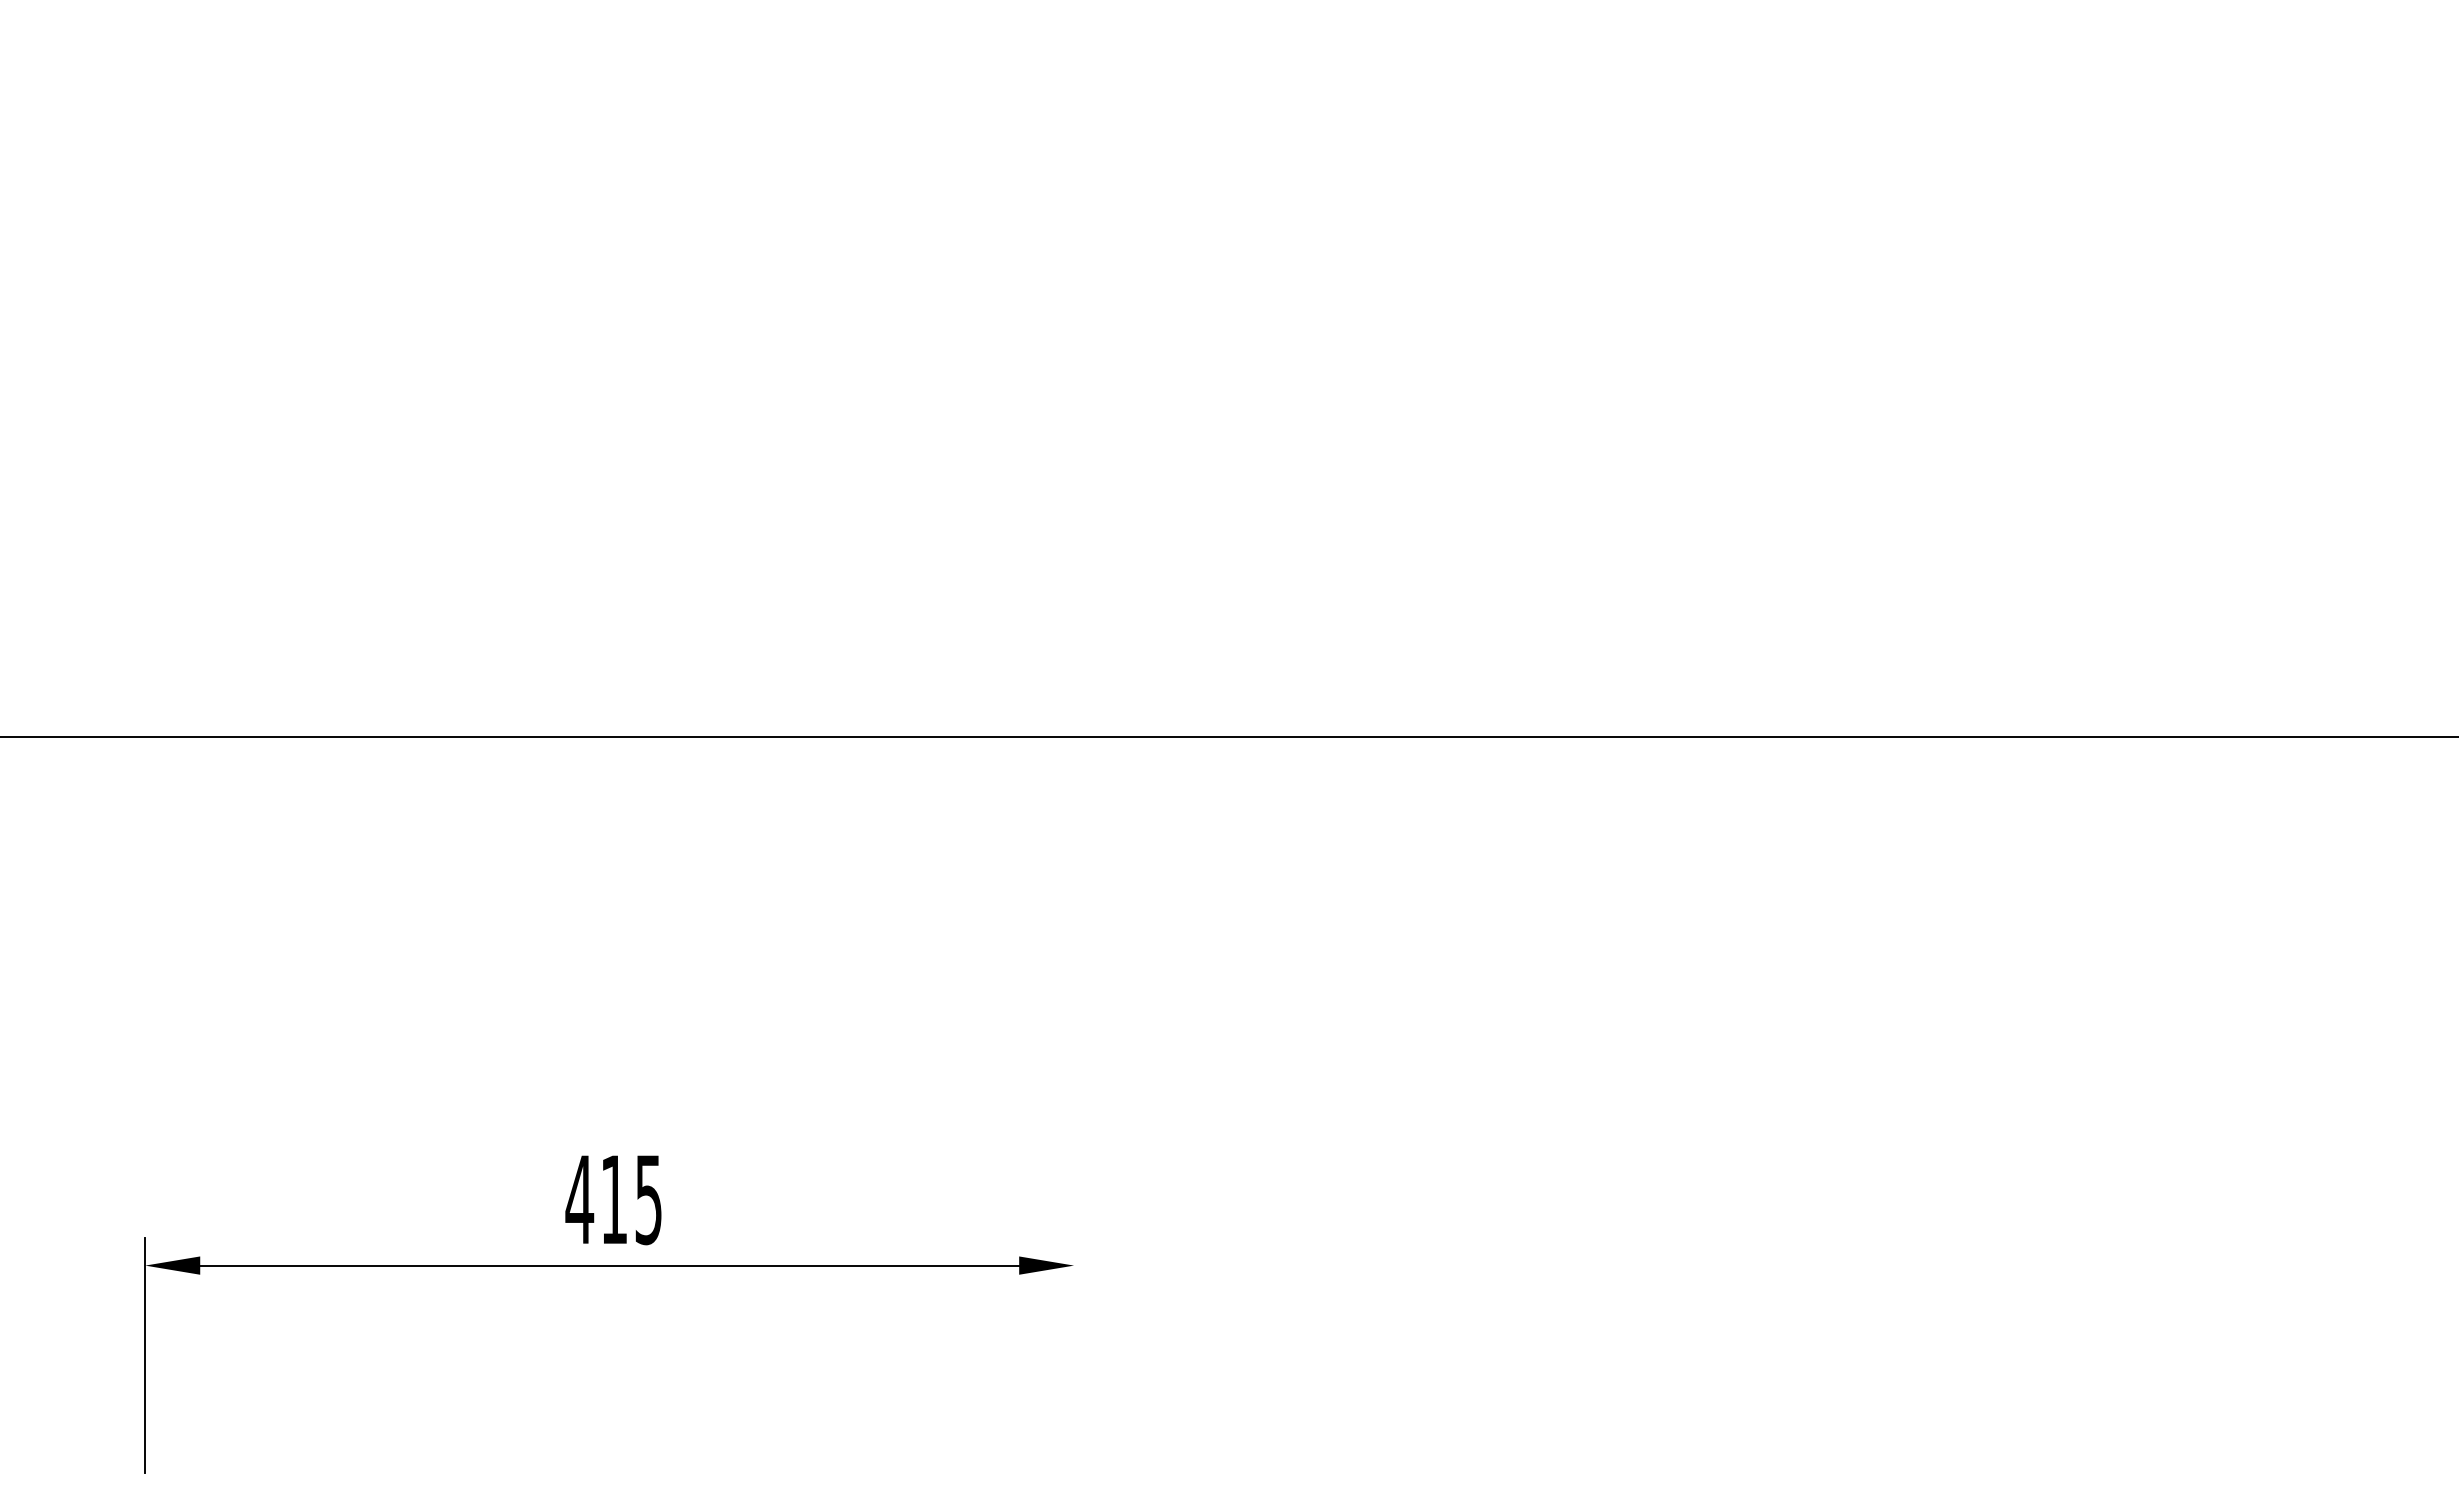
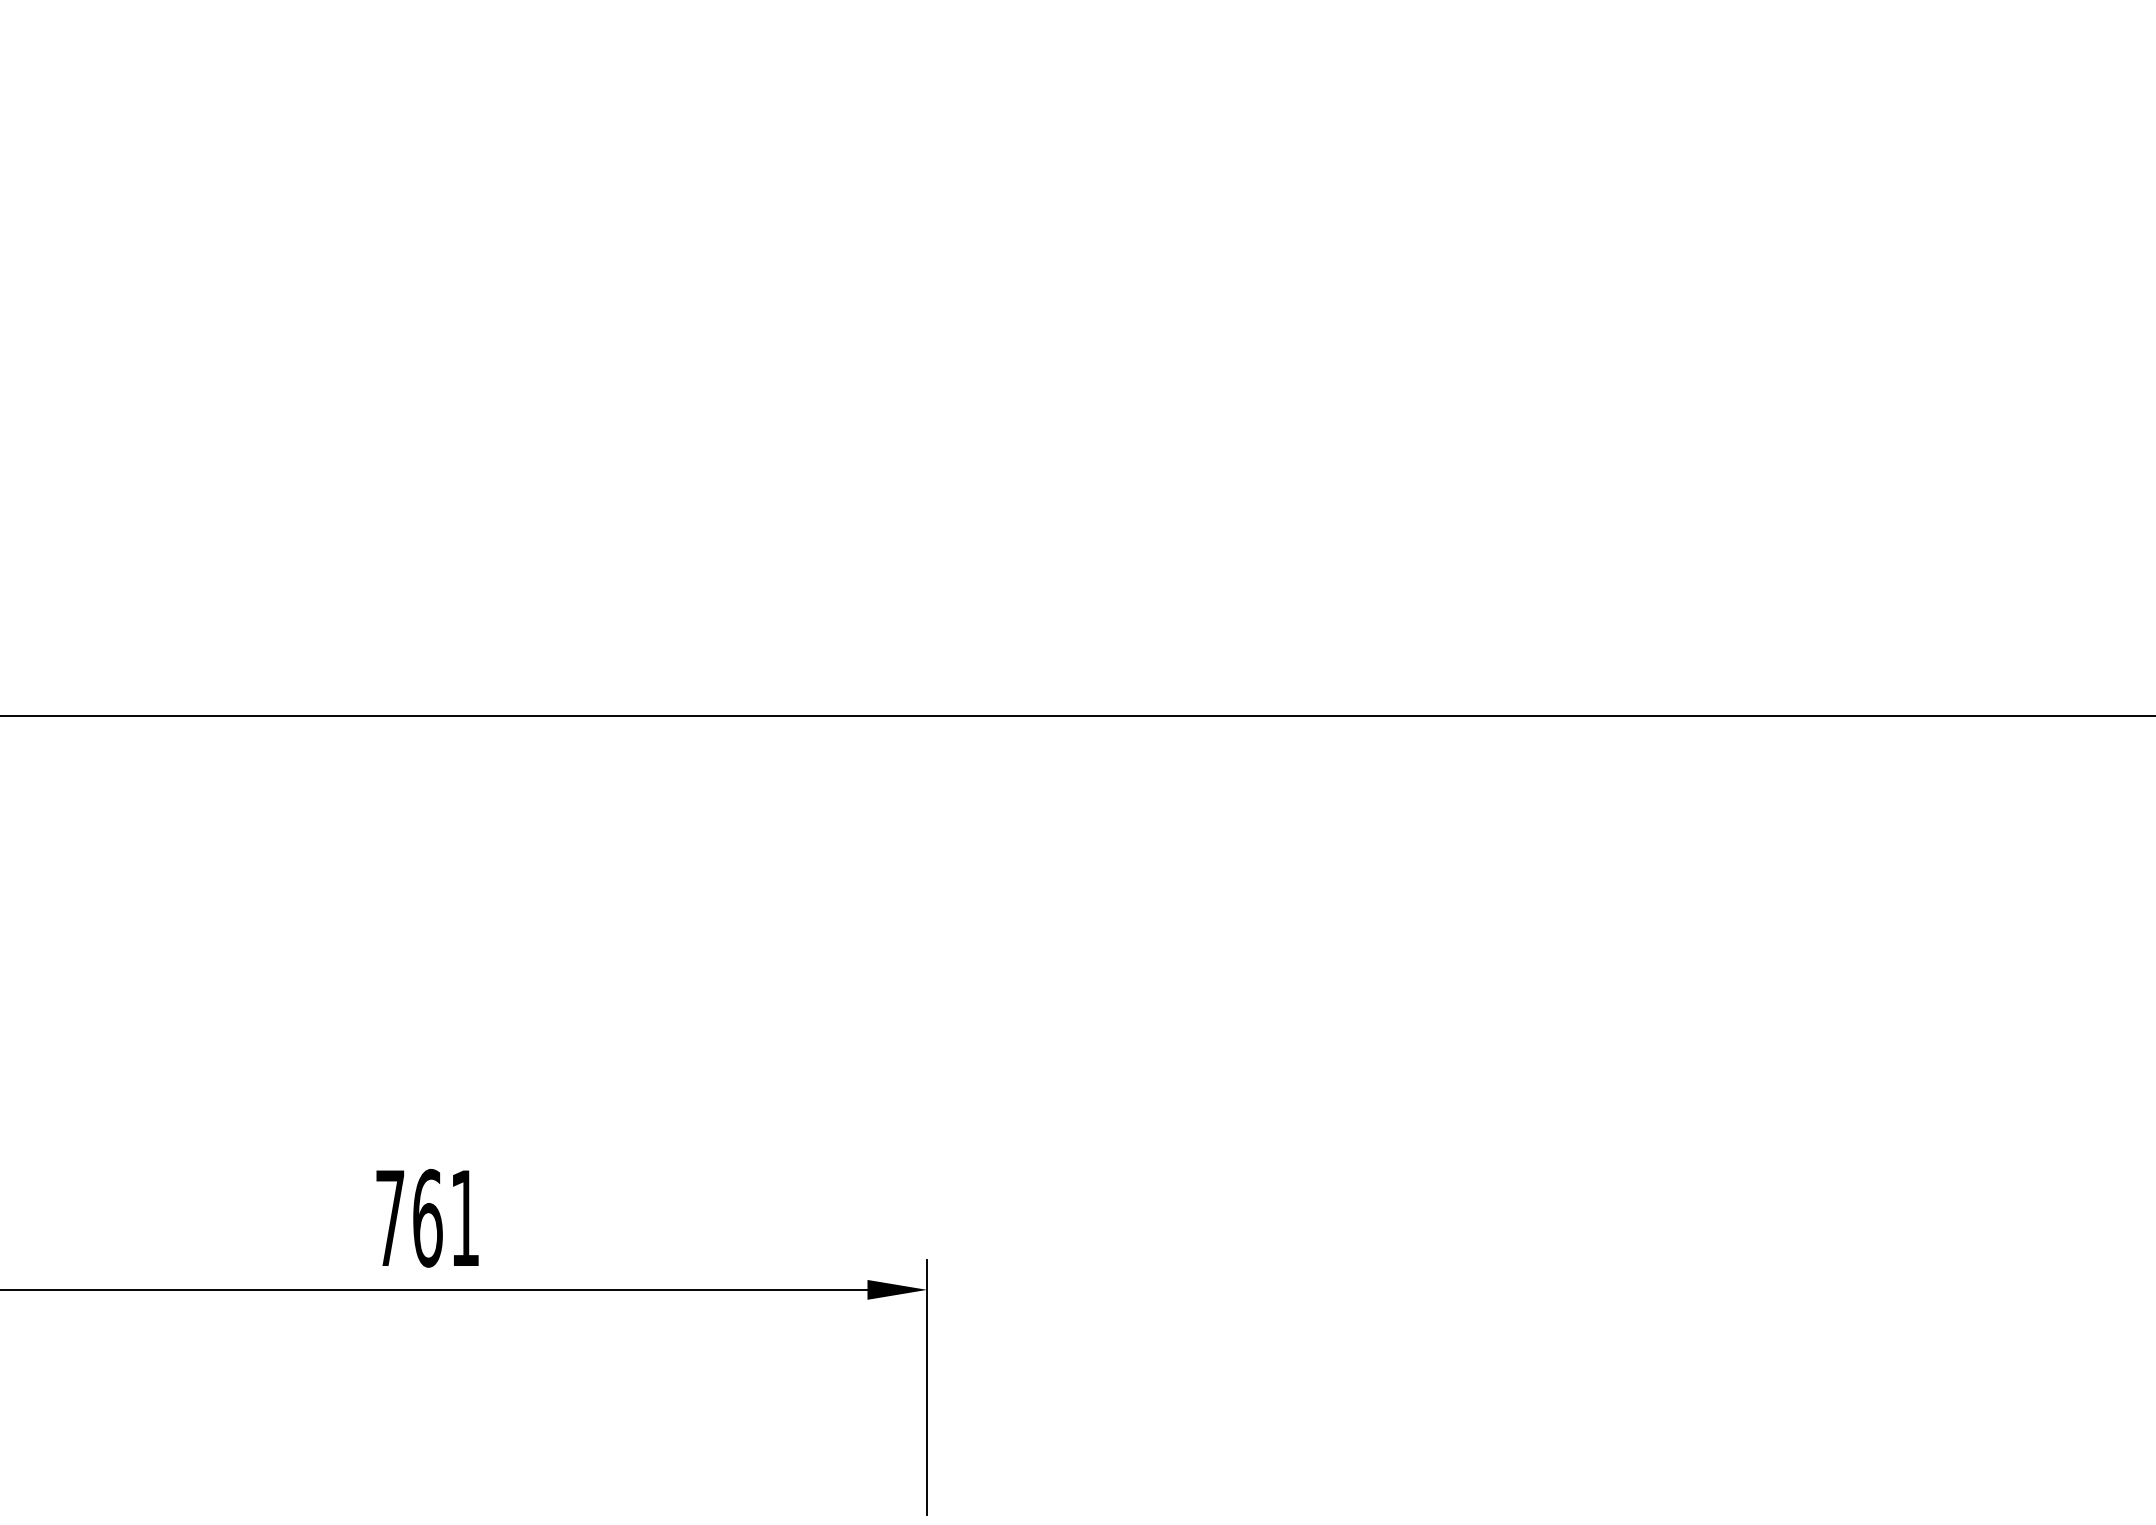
text: (613, 1199) -> (426, 1218), 415 -> 761
line: (1074, 1355) -> (927, 1387), added

